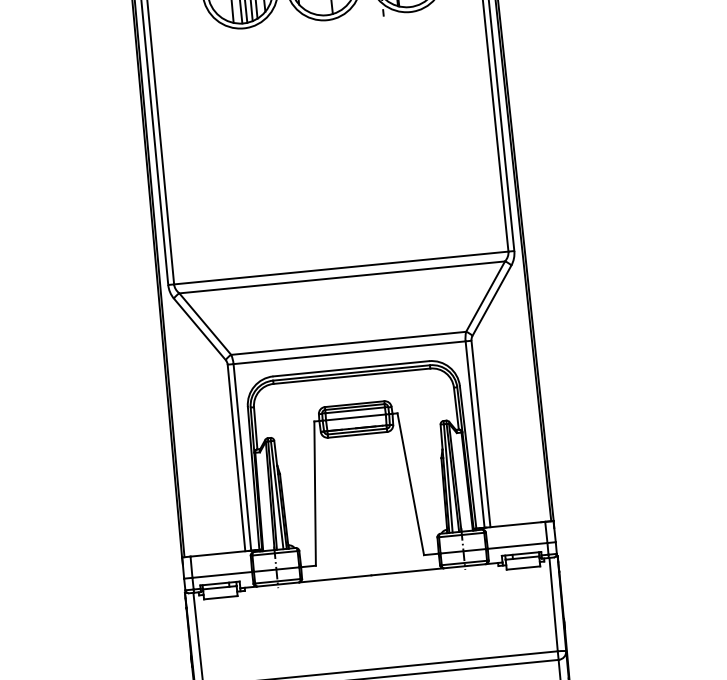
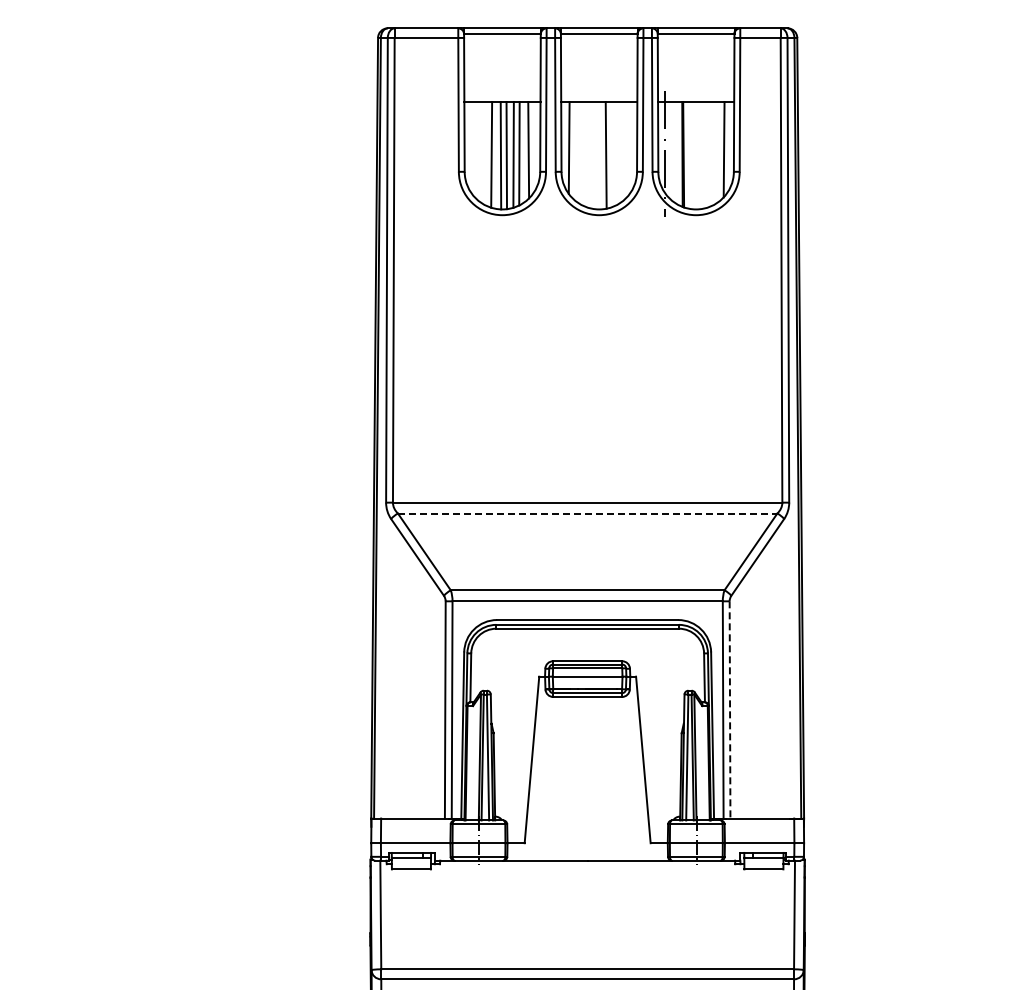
line: (342, 277) -> (587, 513), solid -> dashed
line: (481, 433) -> (730, 709), solid -> dashed

